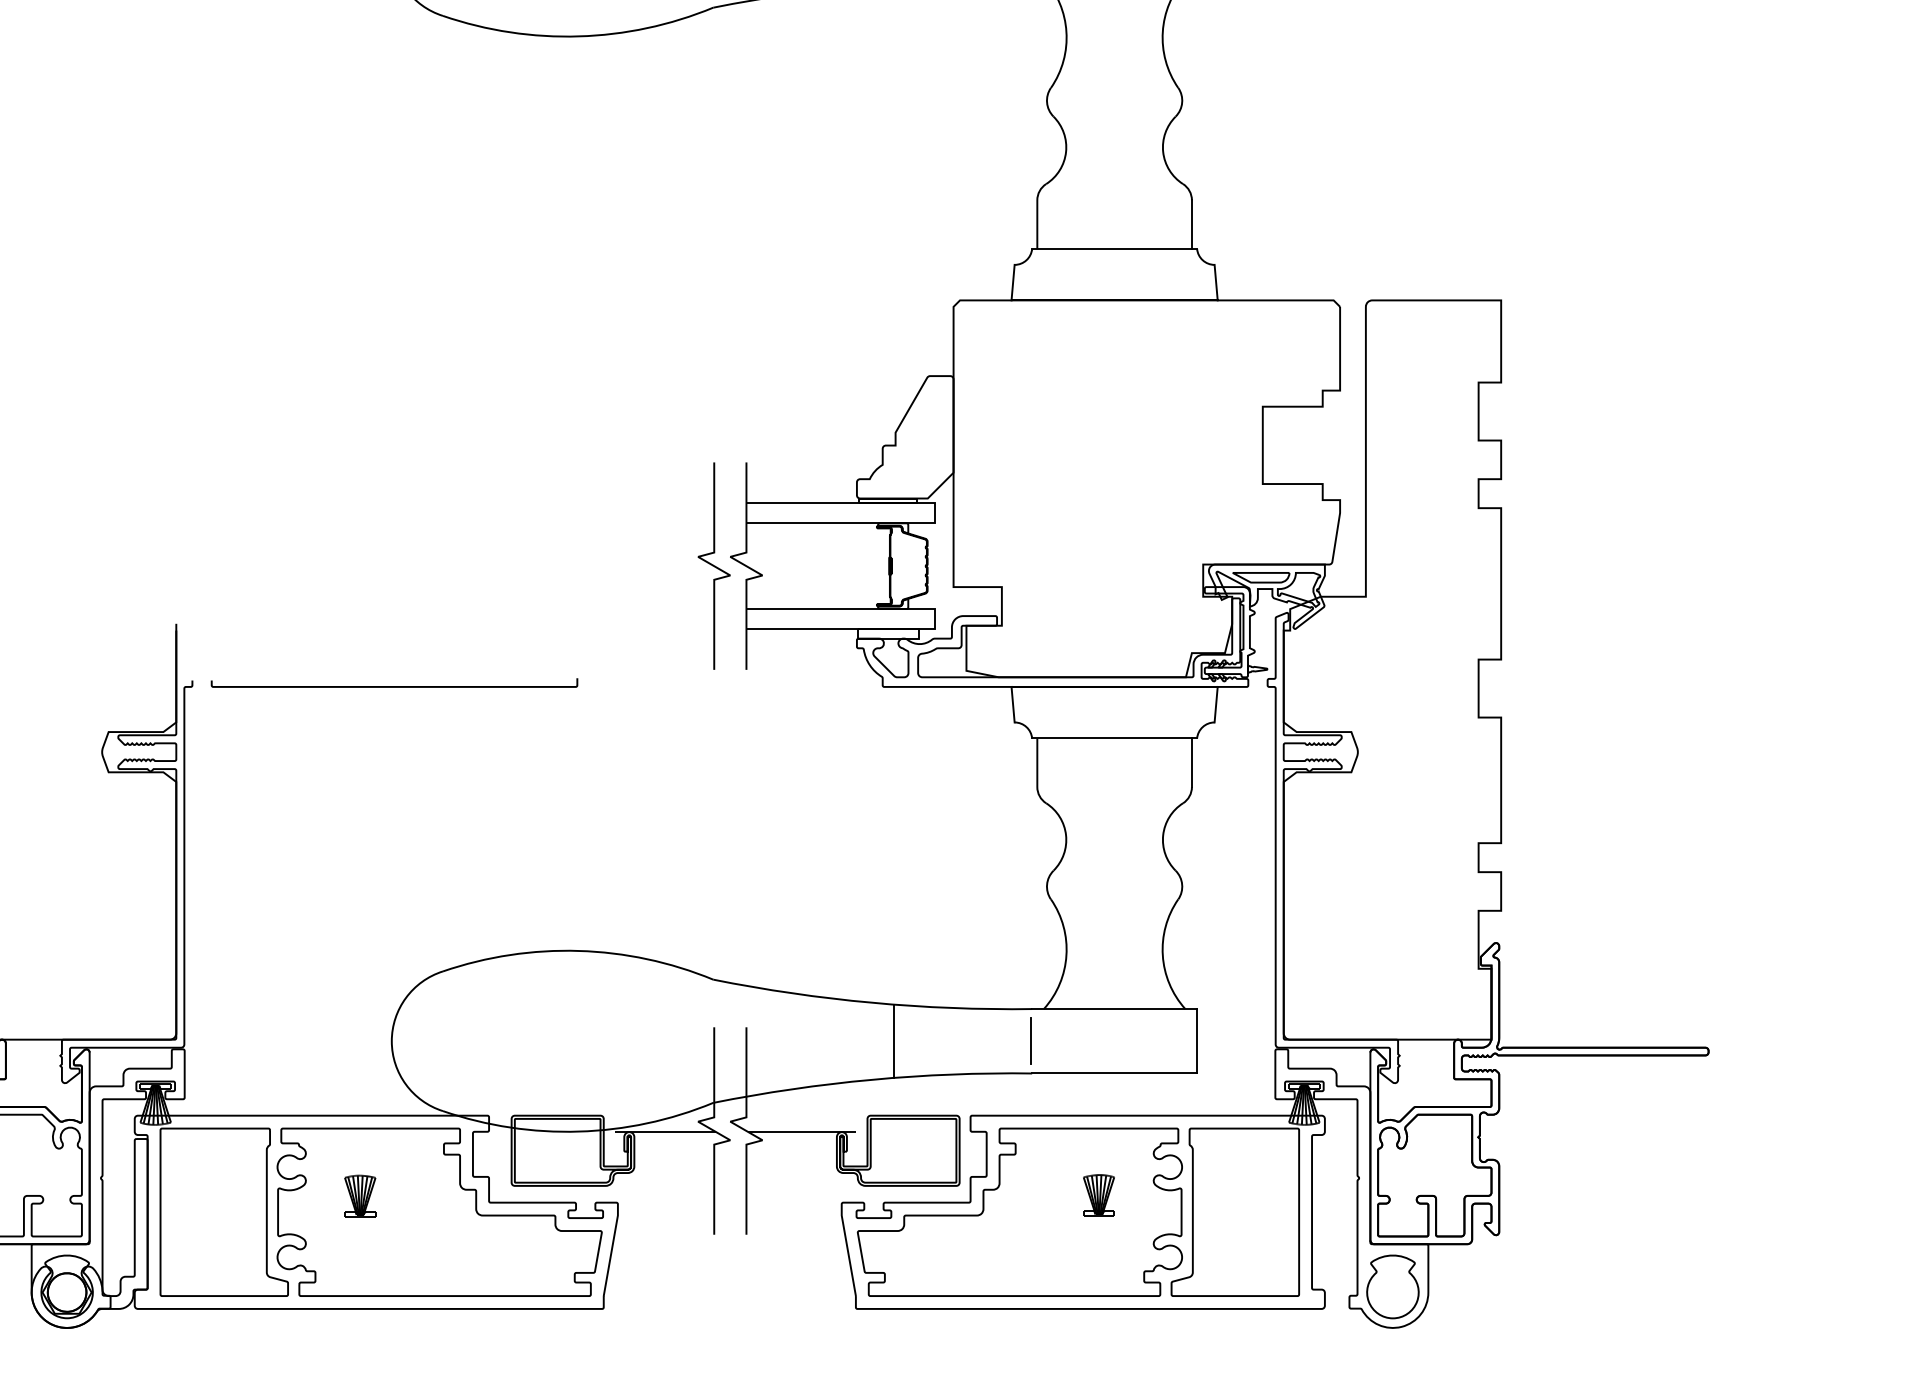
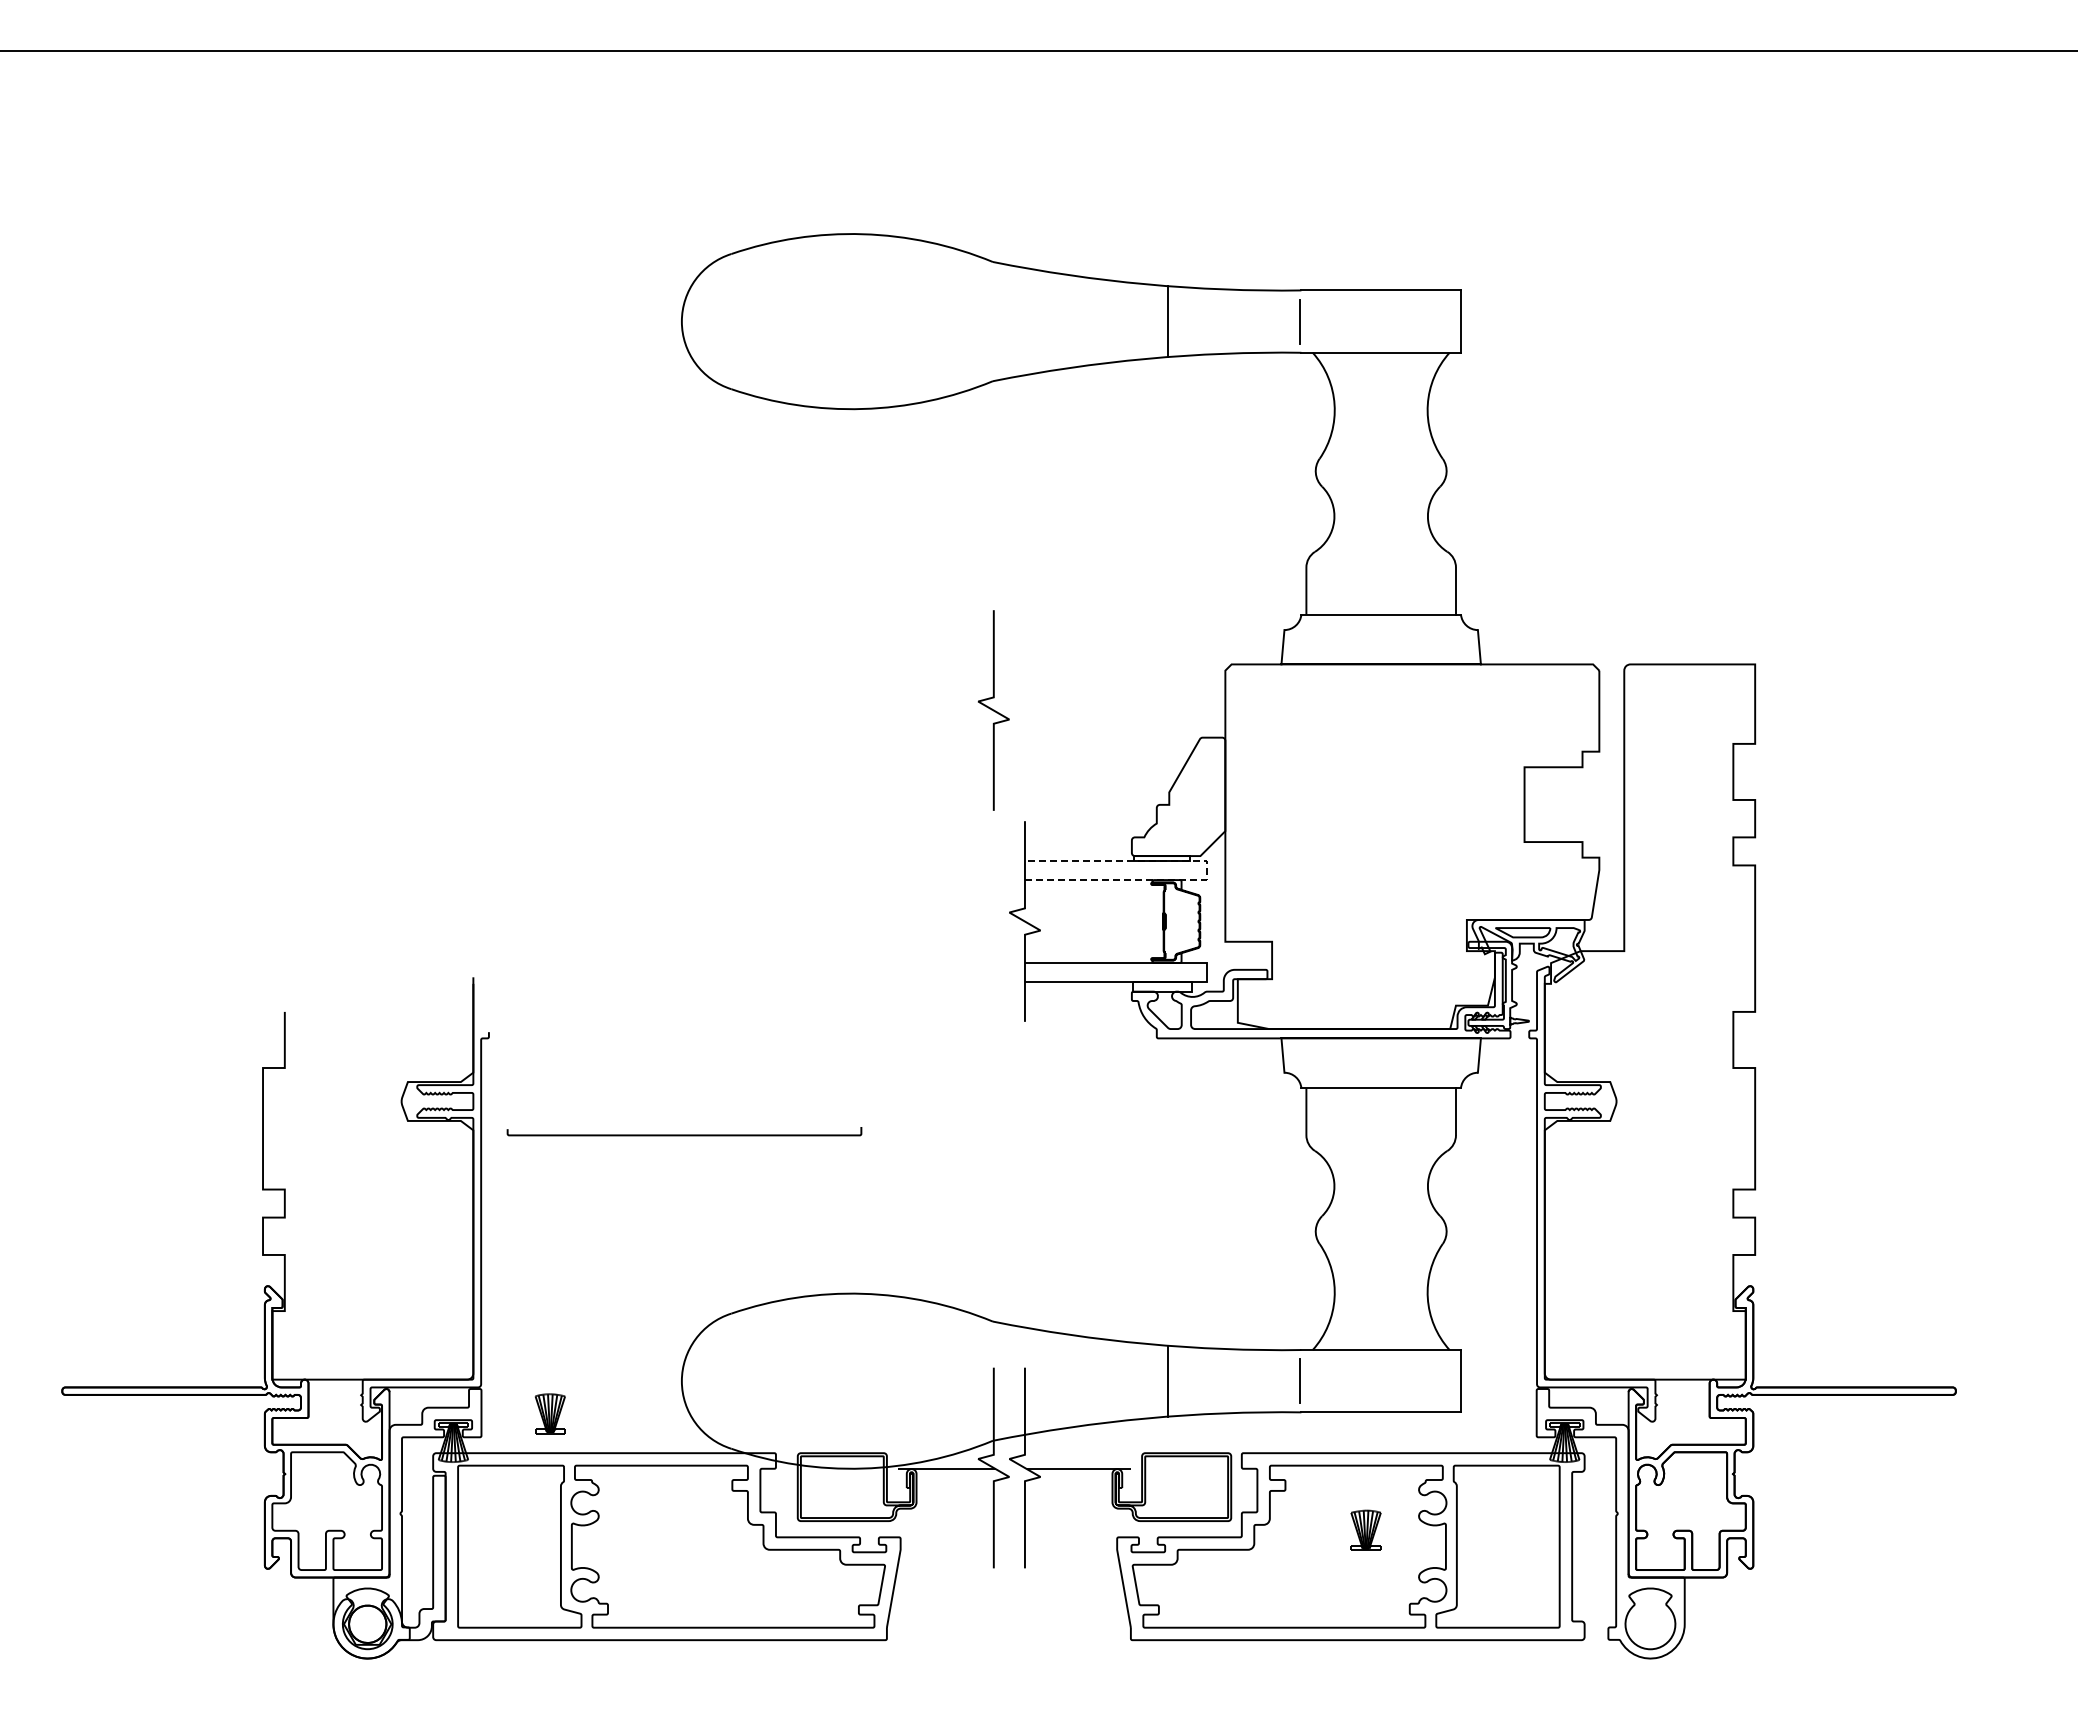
line: (935, 513) -> (1207, 870), solid -> dashed
curve: (713, 566) -> (993, 710), moved
curve: (394, 686) -> (684, 1134), moved
part: (359, 1195) -> (549, 1413), moved

